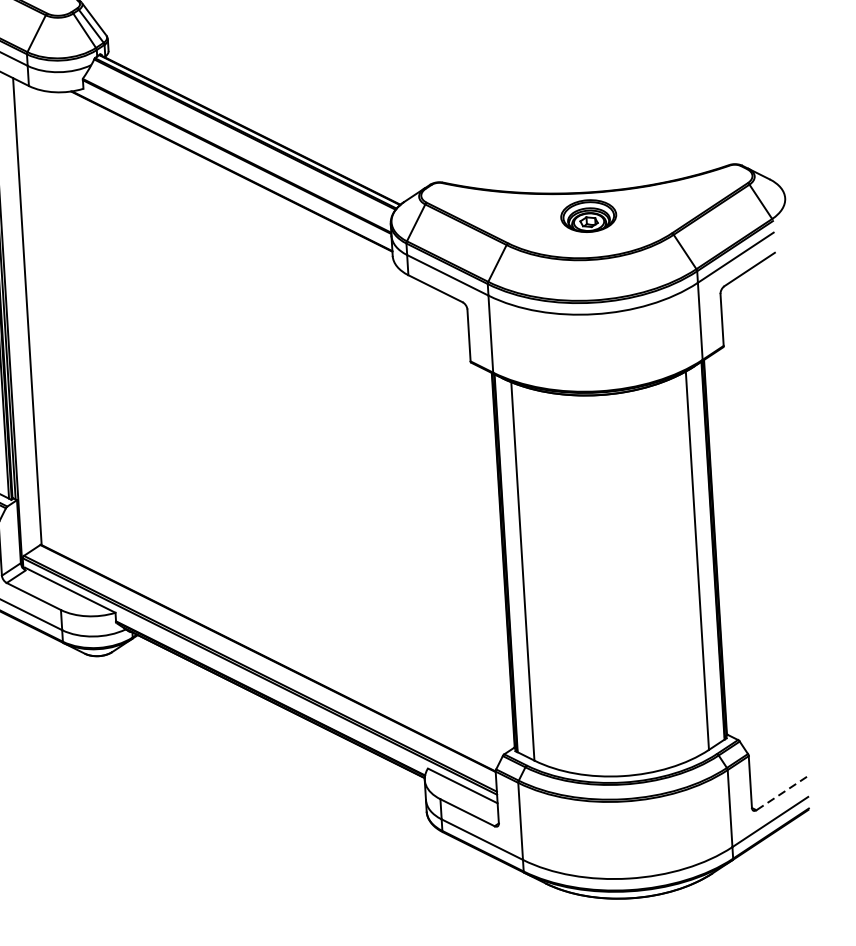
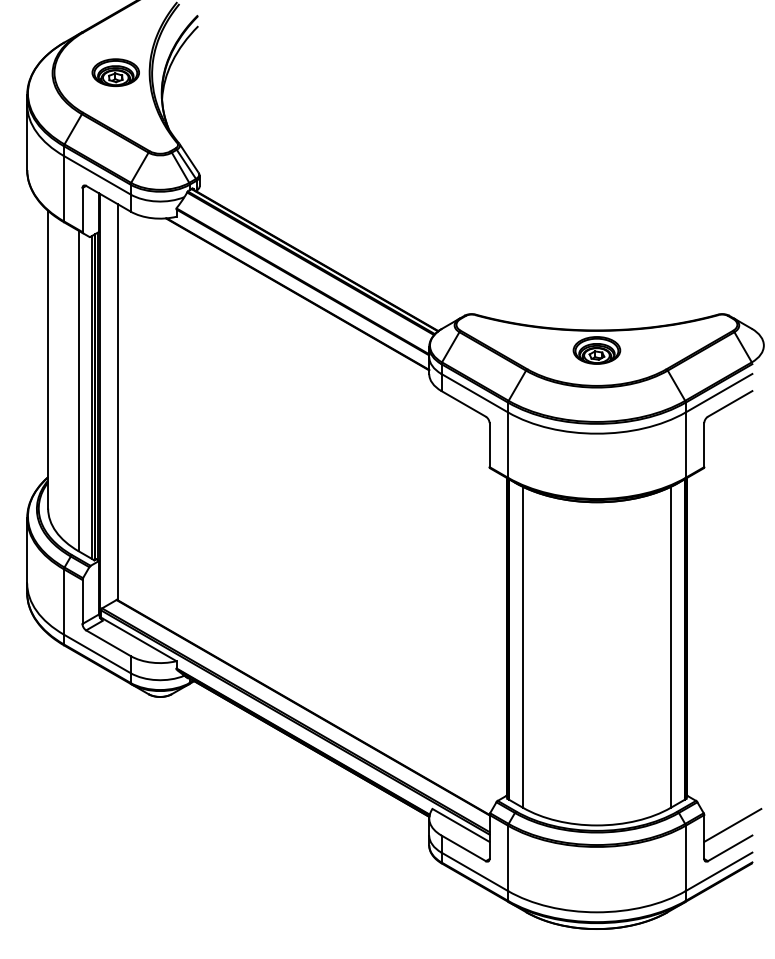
line: (782, 765) -> (732, 824), added
line: (782, 793) -> (730, 848), dashed -> solid

